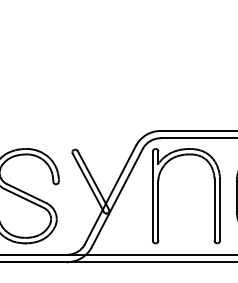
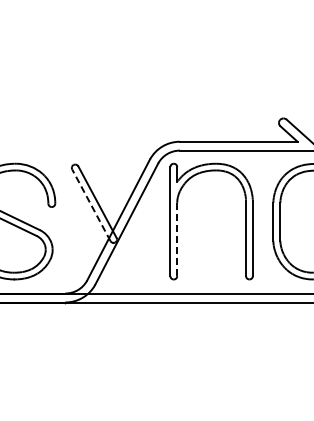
line: (88, 183) -> (91, 205), solid -> dashed
line: (158, 210) -> (177, 239), solid -> dashed

